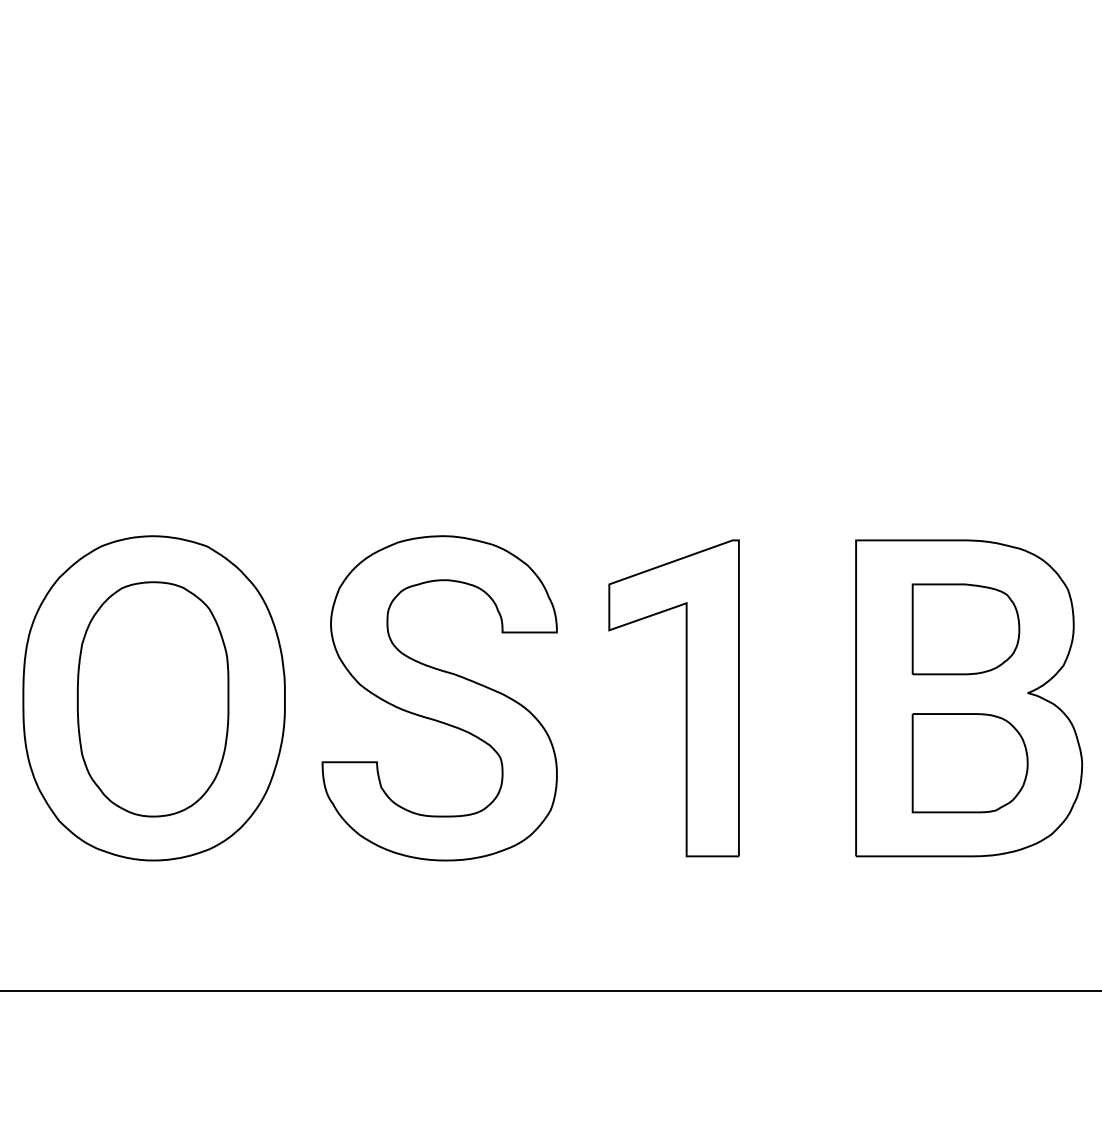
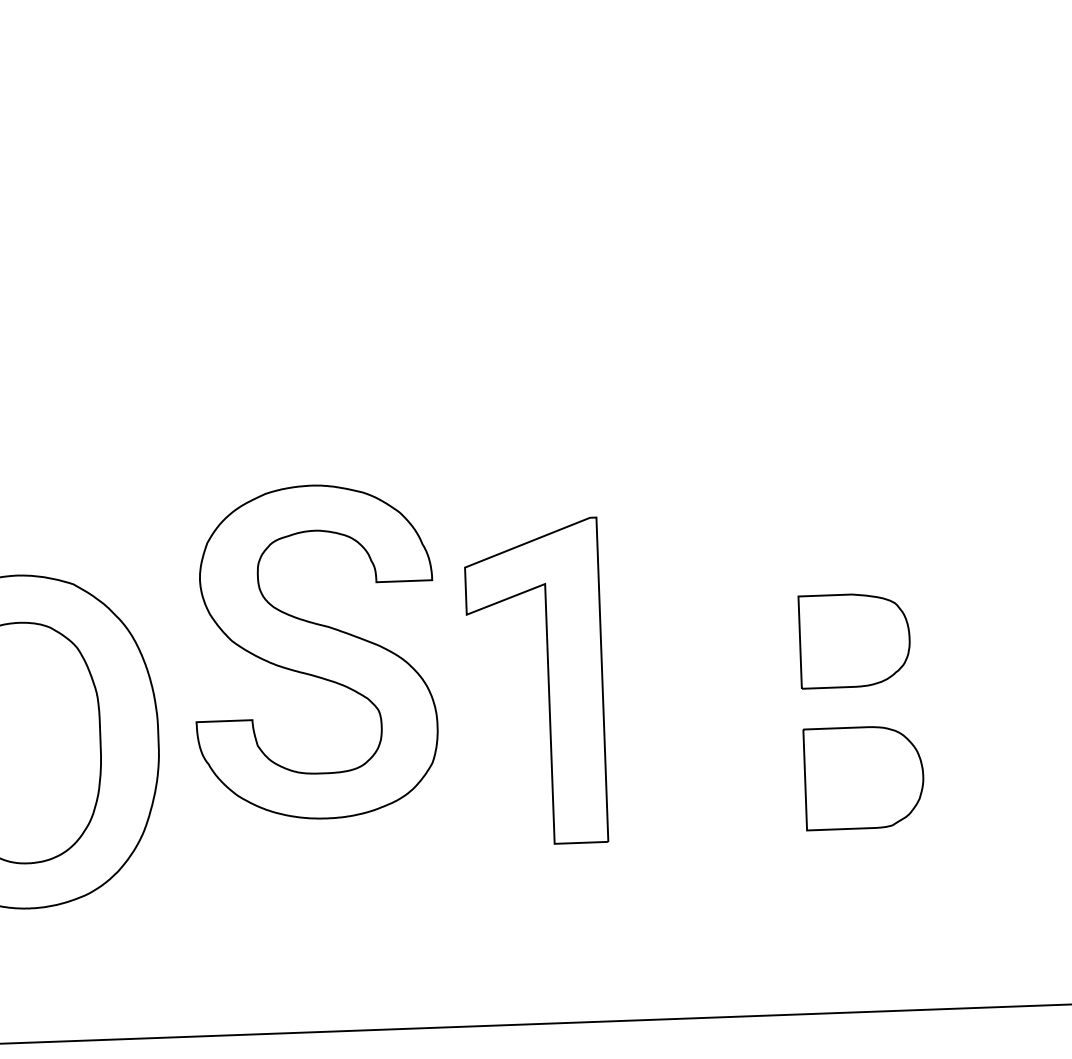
part: (439, 698) -> (314, 652), moved
part: (685, 698) -> (547, 681), moved
part: (968, 698) -> (860, 711), removed

